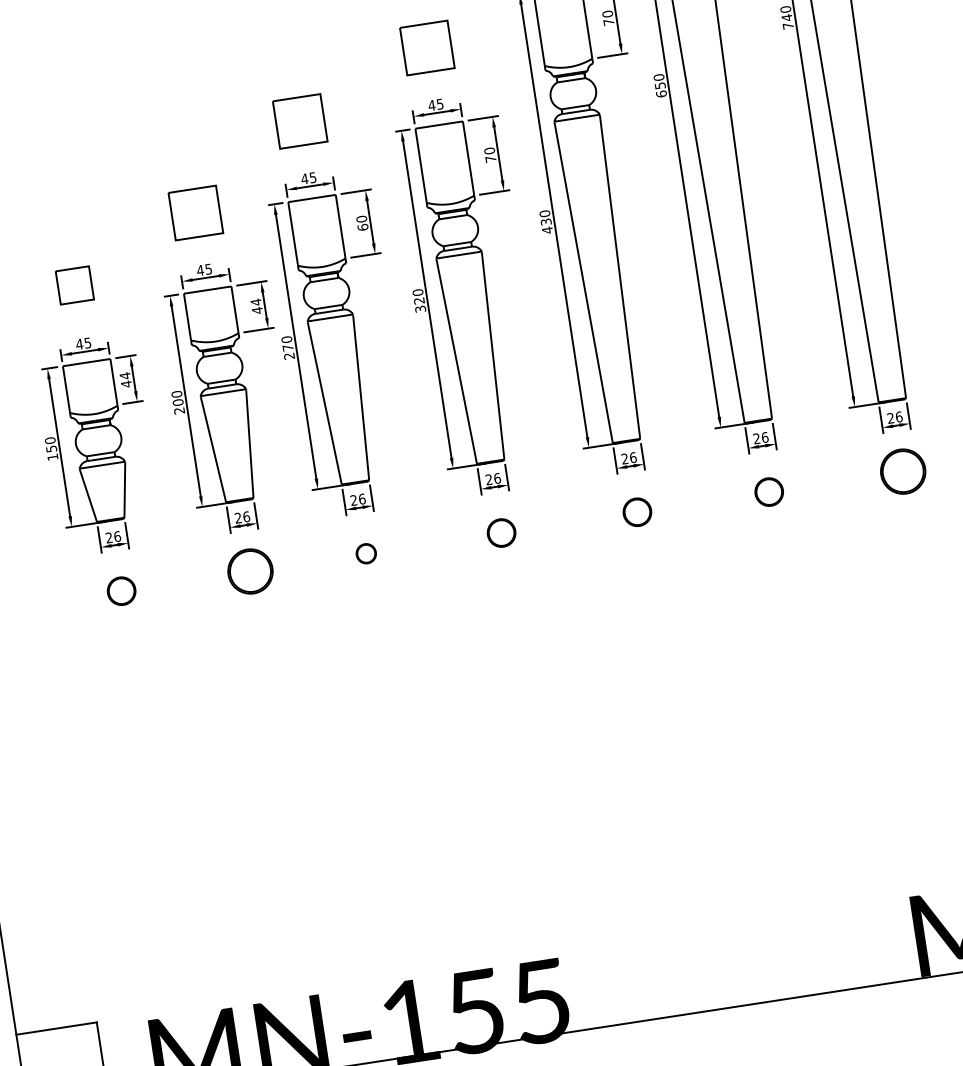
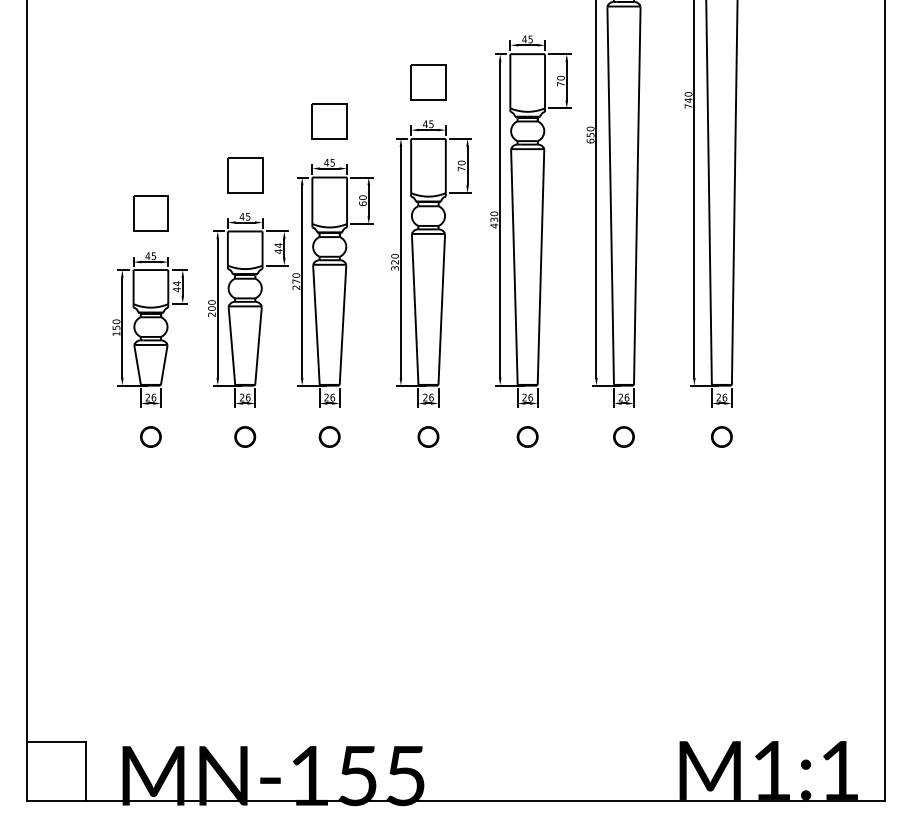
part: (74, 285) -> (150, 213), size x1.43
part: (902, 470) -> (721, 436), size x0.62
part: (365, 553) -> (329, 436), size x1.43
part: (251, 570) -> (245, 436), size x0.62

